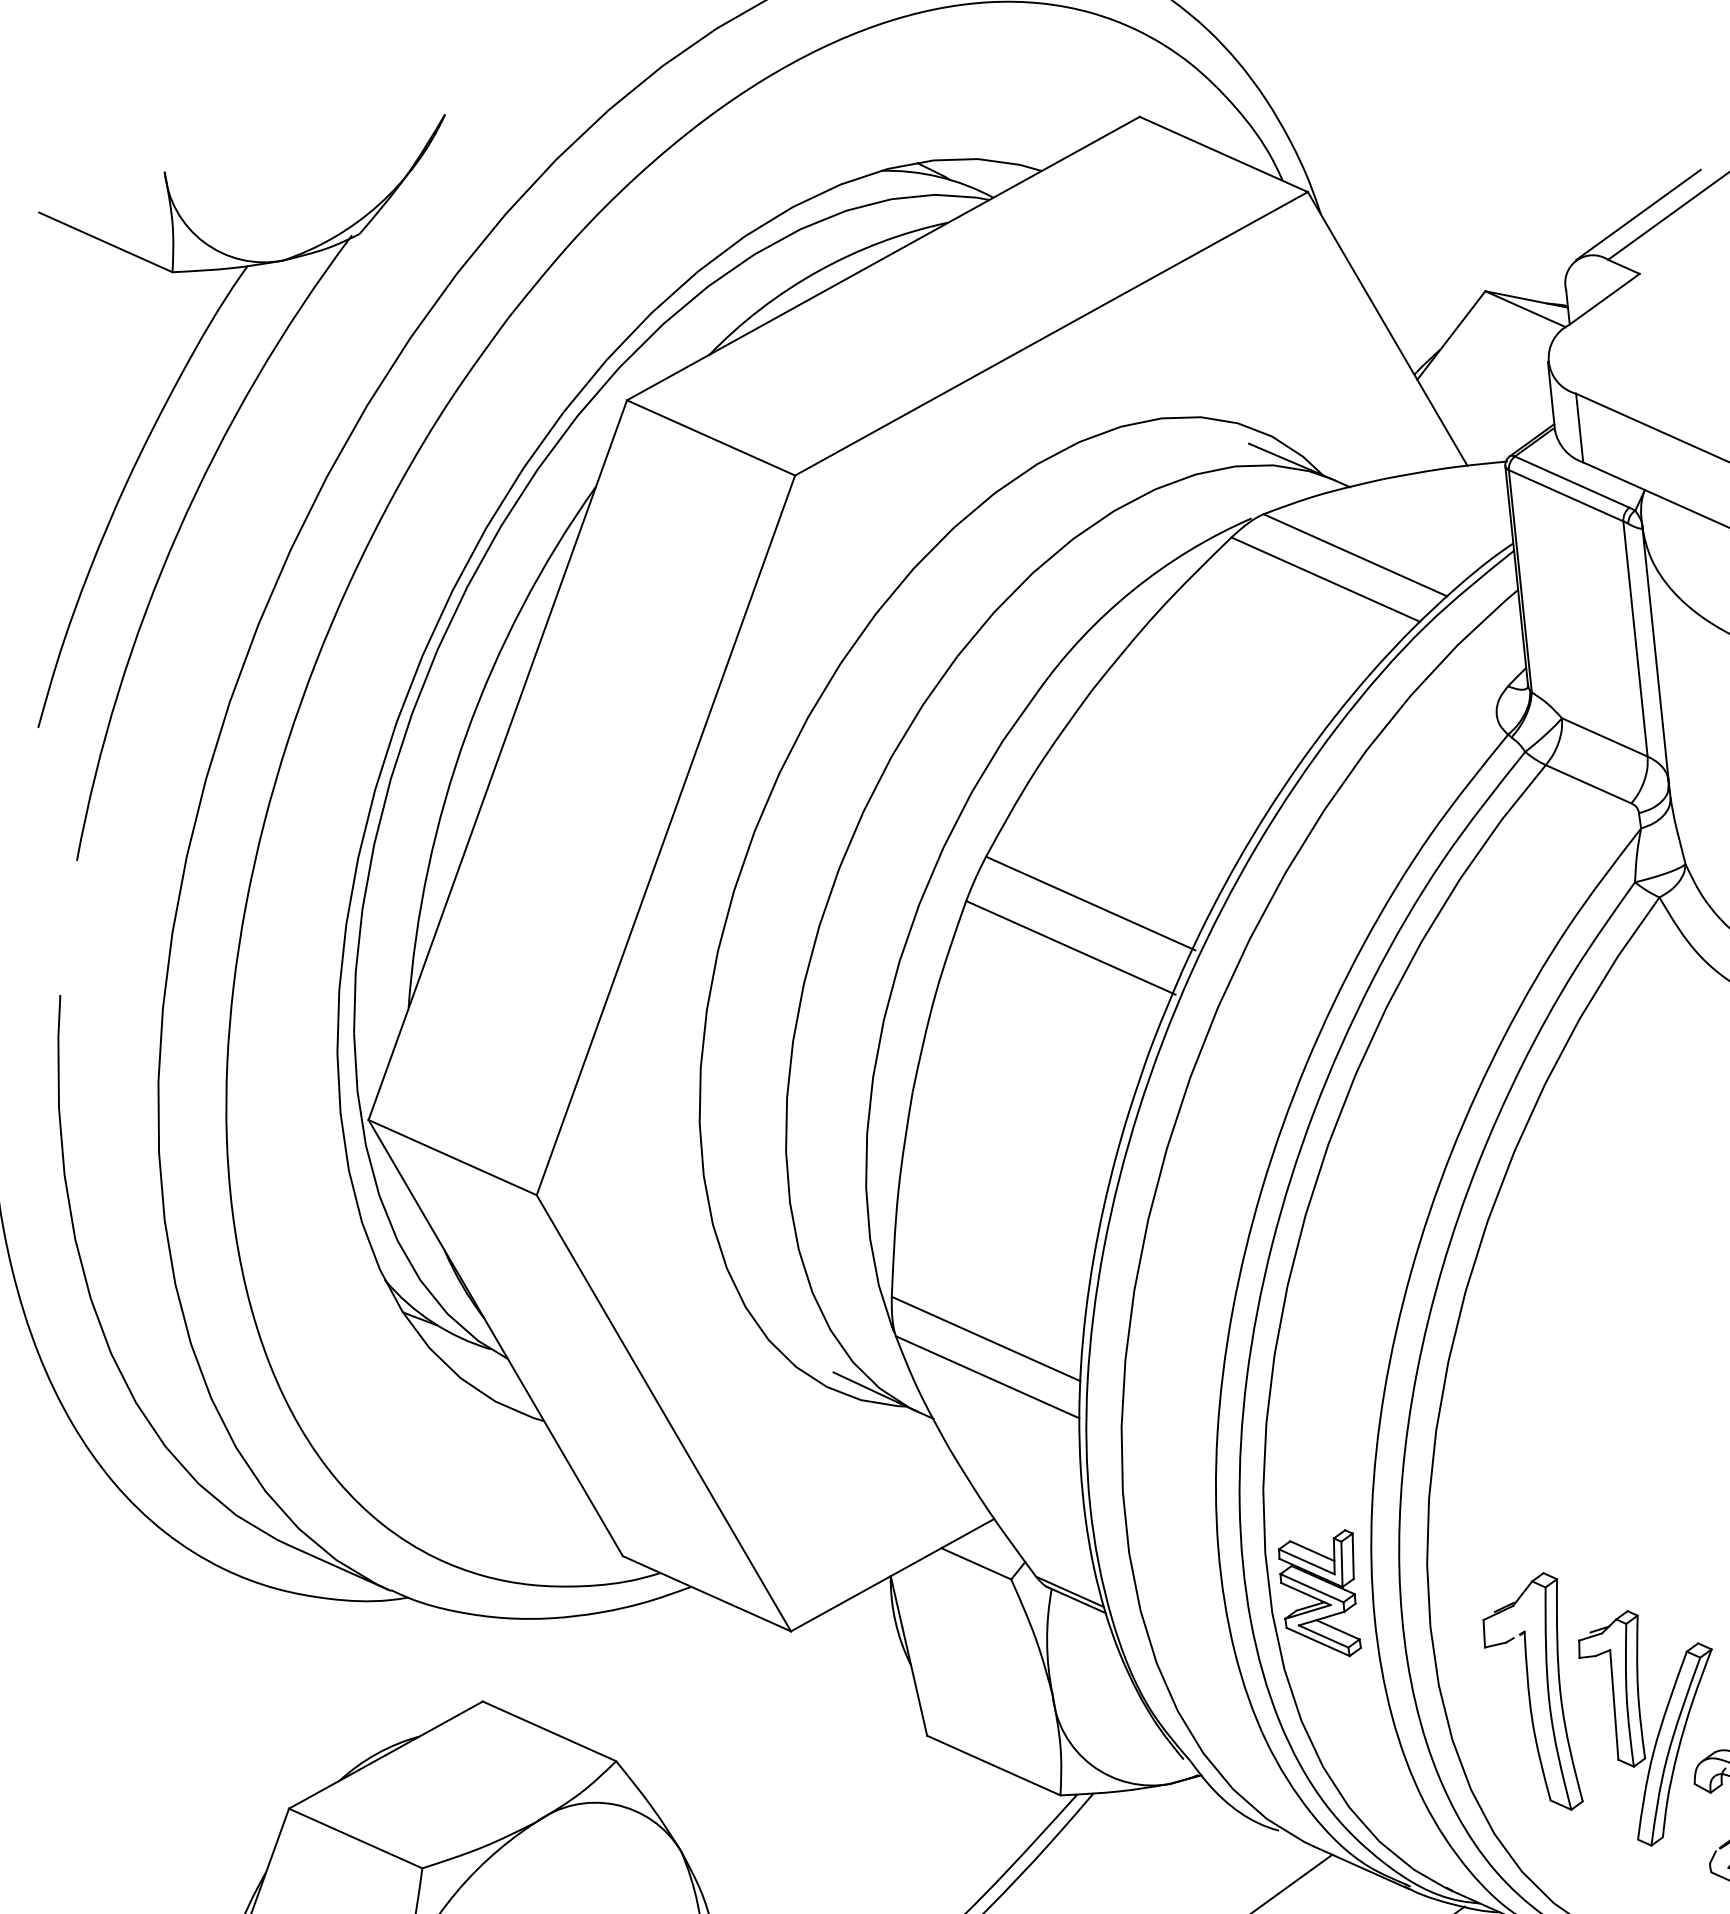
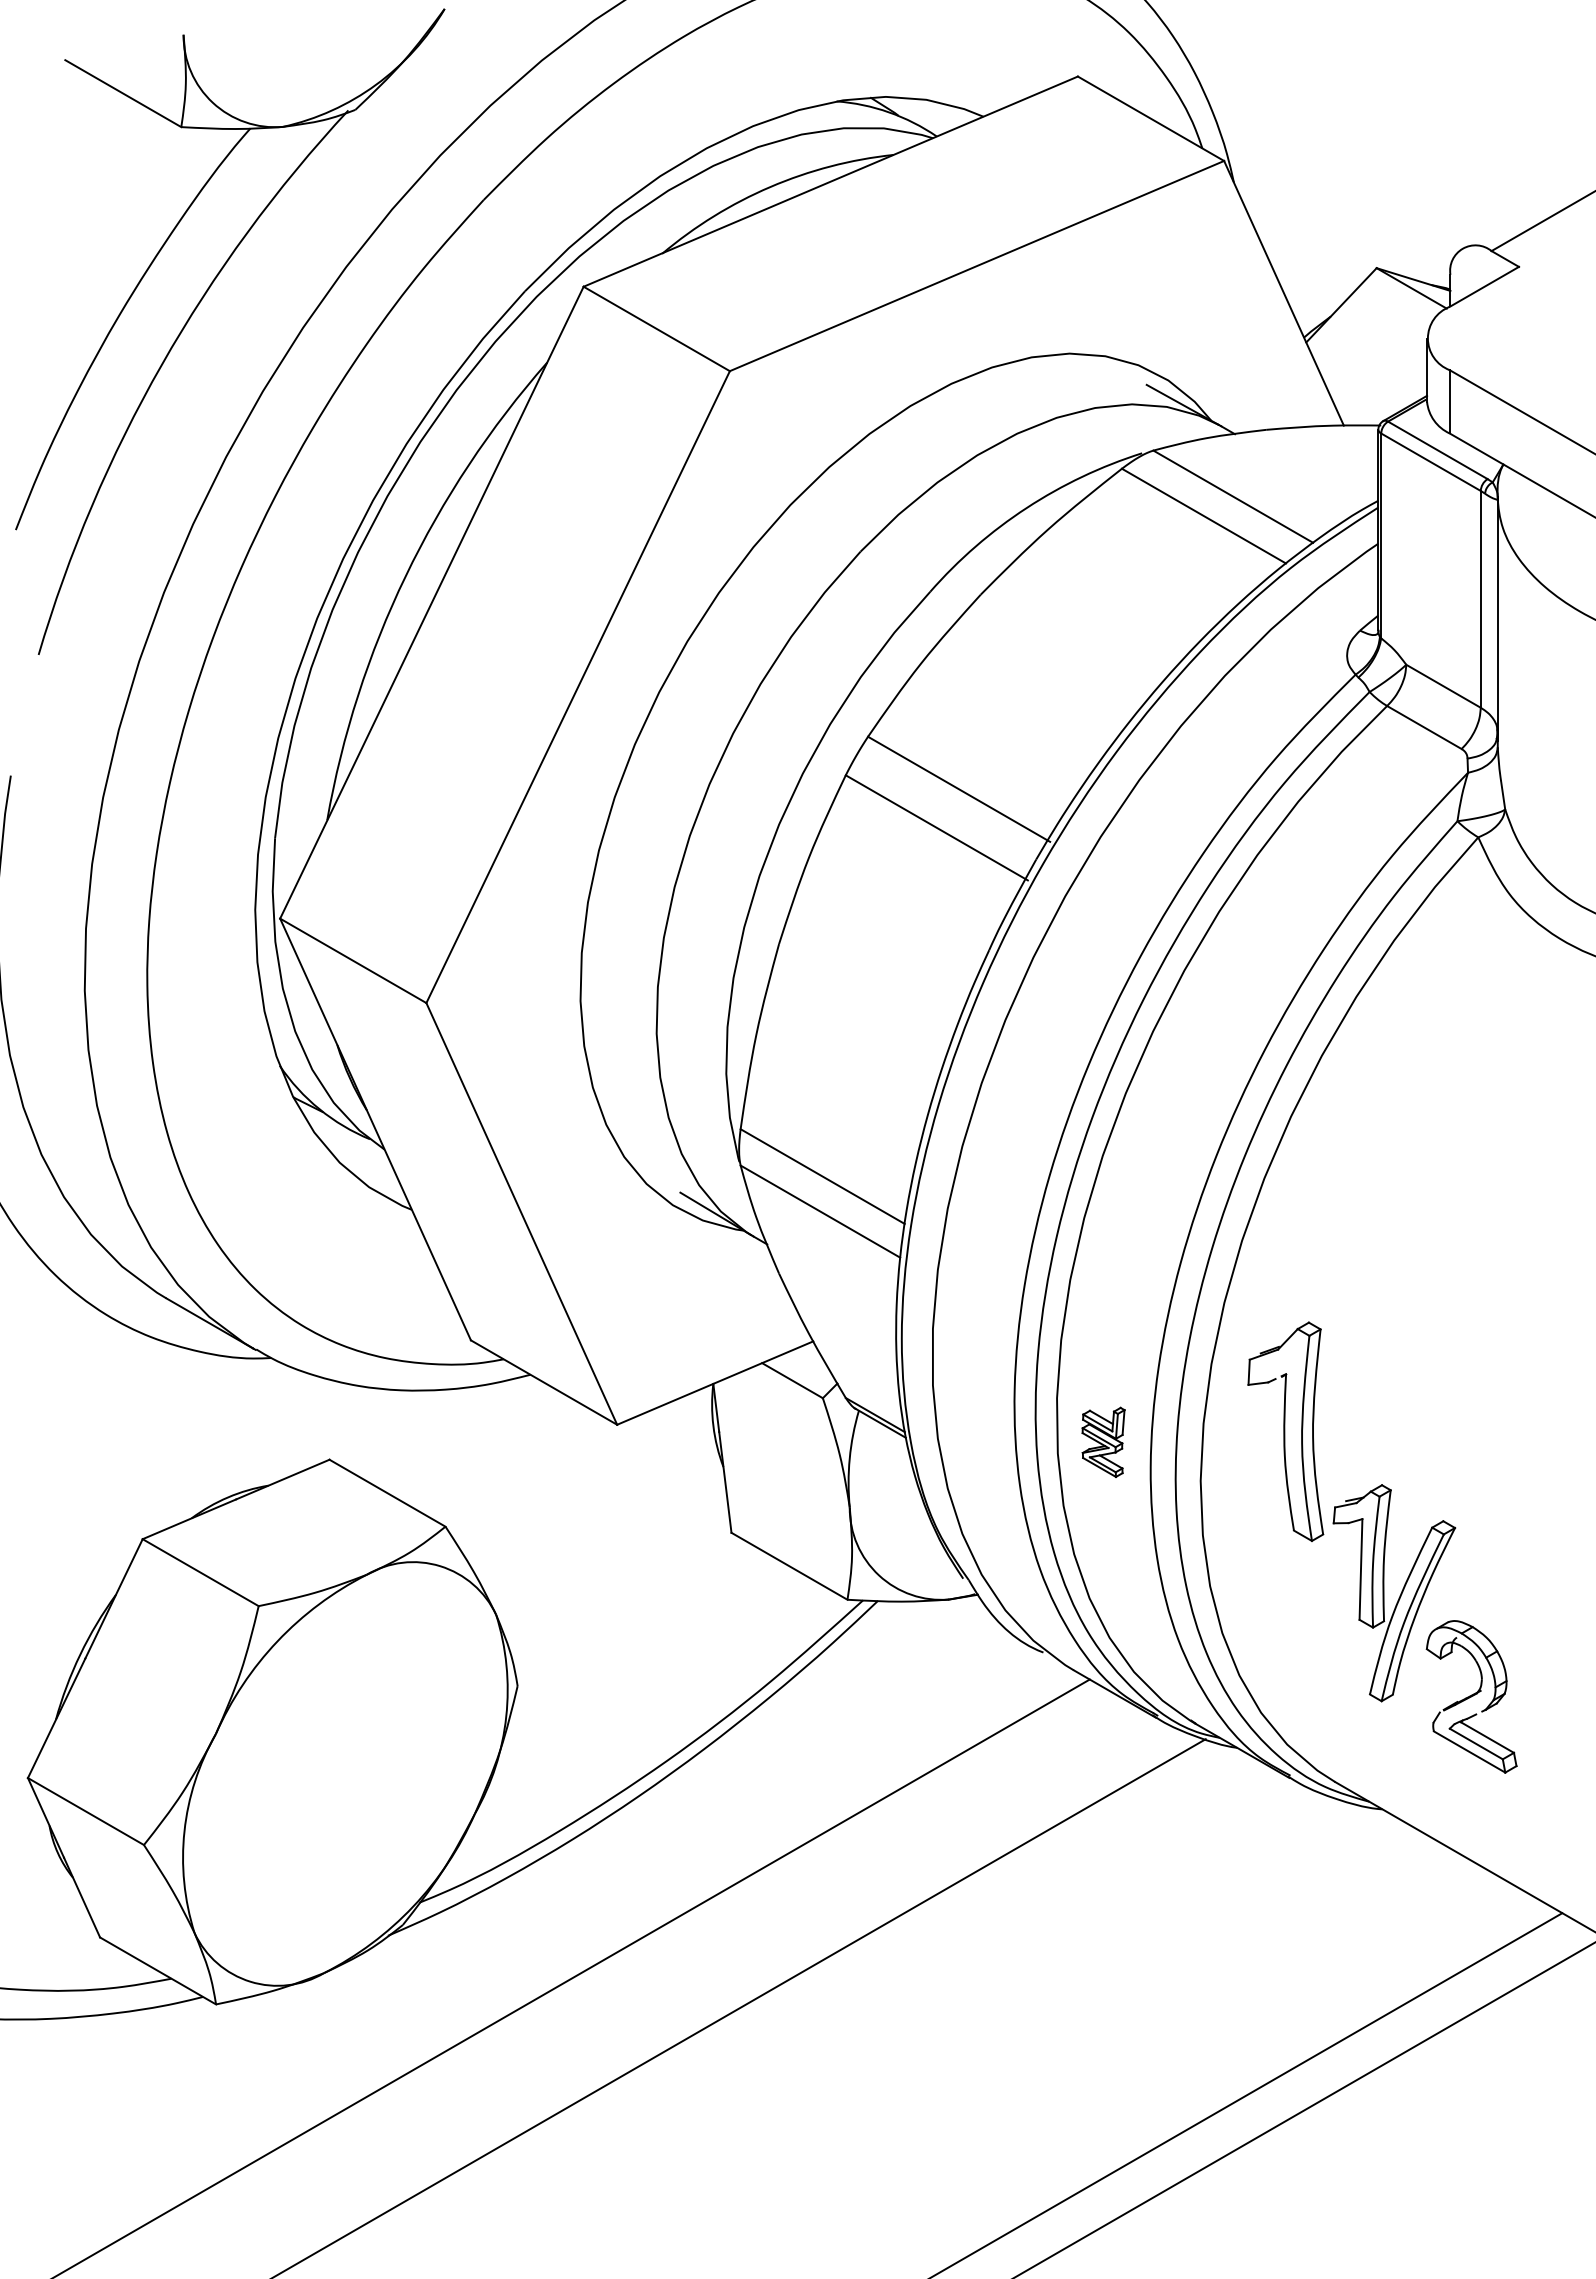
line: (1638, 214) -> (1523, 212), removed
part: (1320, 1596) -> (1103, 1442), size x0.6
part: (1530, 1693) -> (1285, 1431), moved

